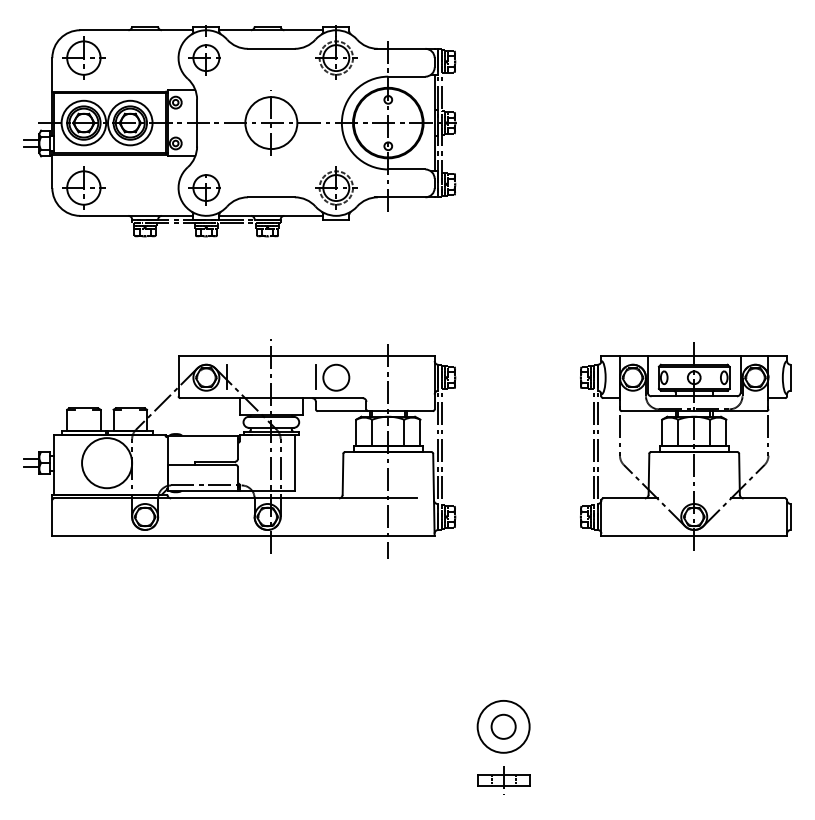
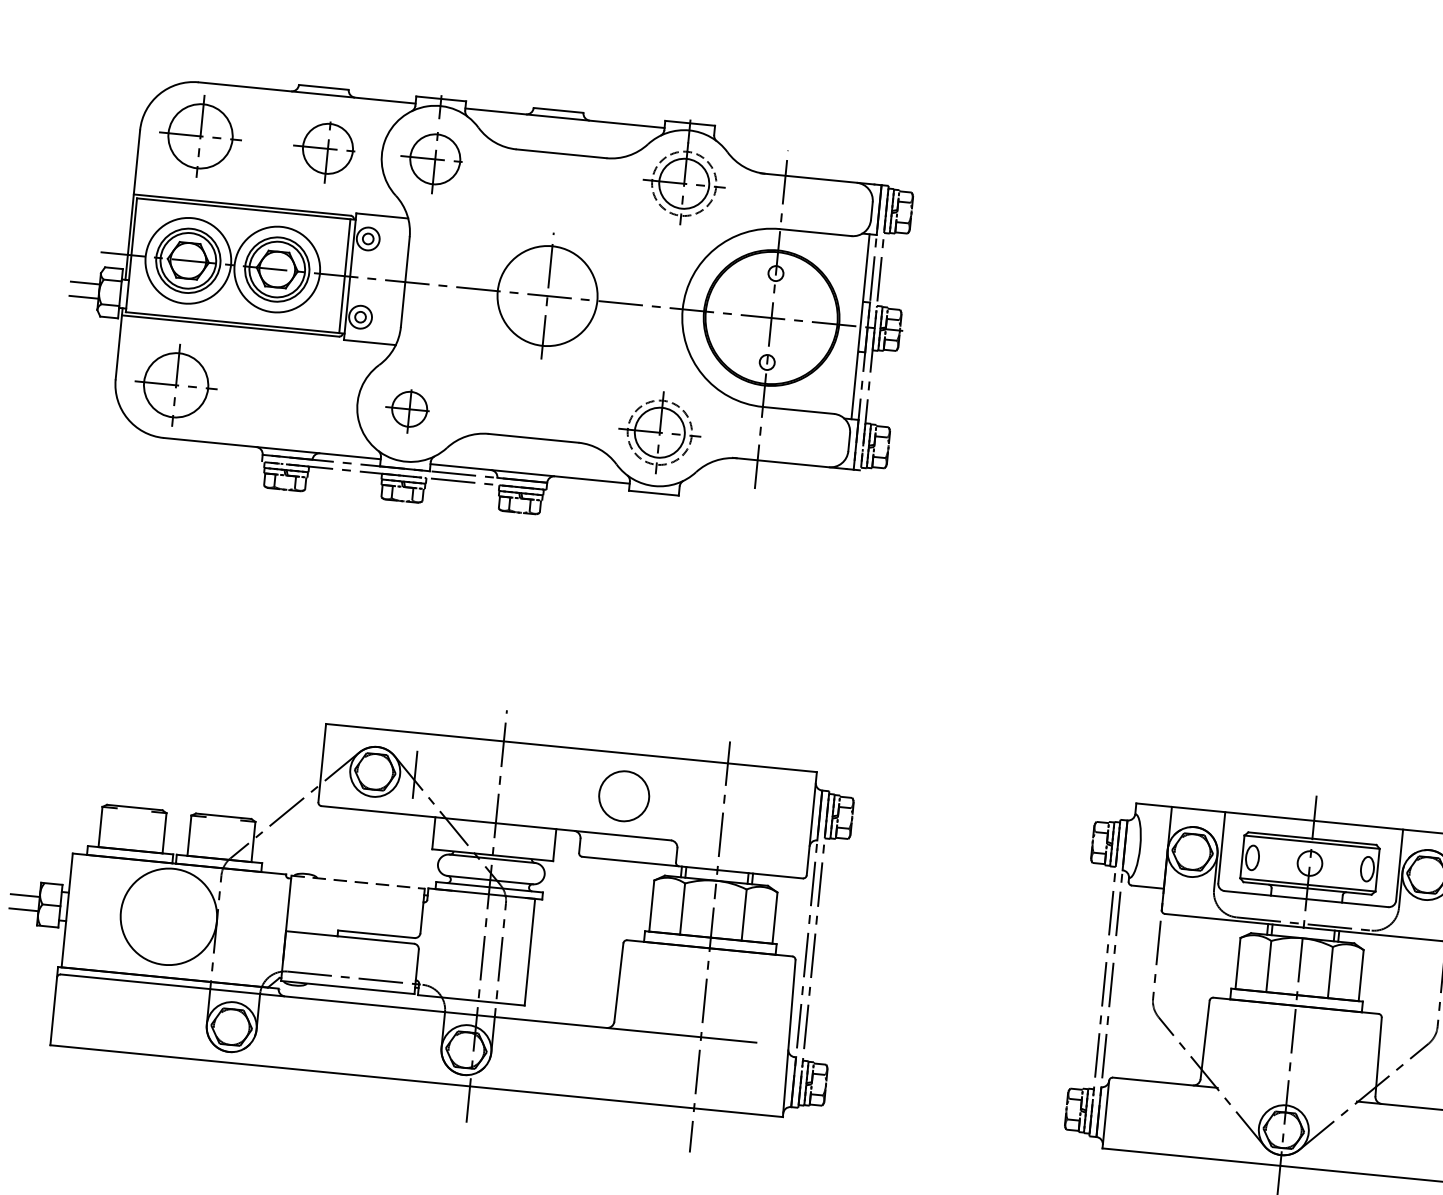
part: (148, 59) -> (324, 151), added
part: (204, 189) -> (406, 410), size x0.7
line: (315, 377) -> (584, 791), removed
line: (203, 435) -> (358, 881), solid -> dashed

